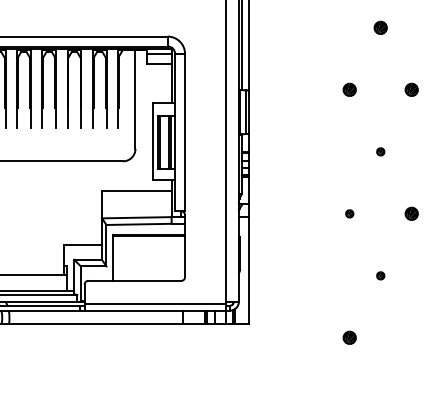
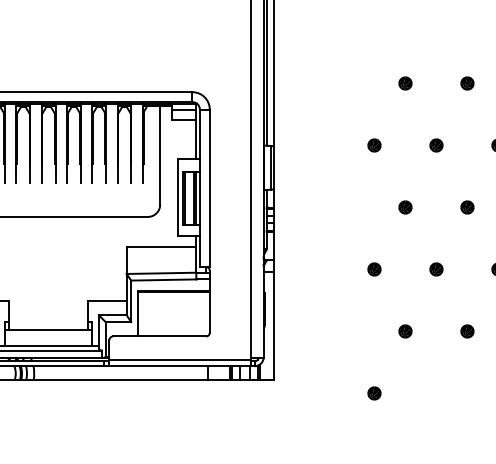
part: (380, 151) -> (405, 207), size x1.67
part: (349, 213) -> (374, 269), size x1.67
part: (380, 275) -> (405, 331), size x1.67

